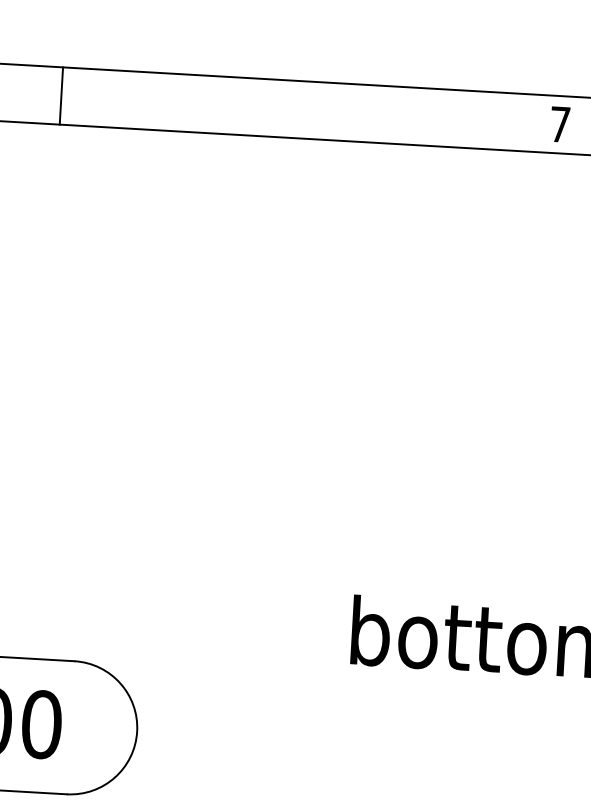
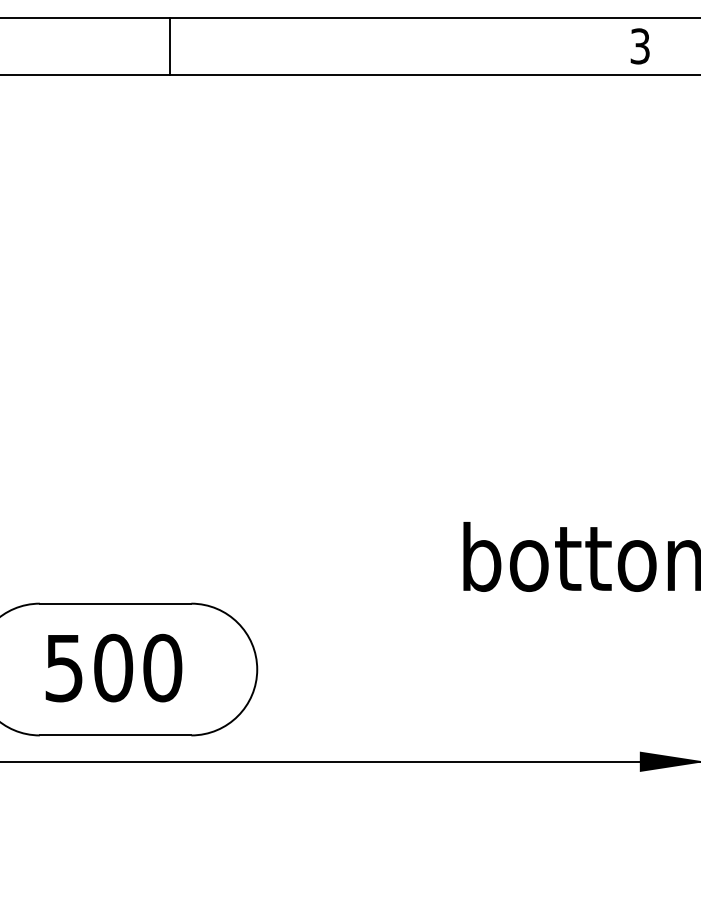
line: (61, 95) -> (170, 46), moved
text: (559, 124) -> (639, 46), 7 -> 3

